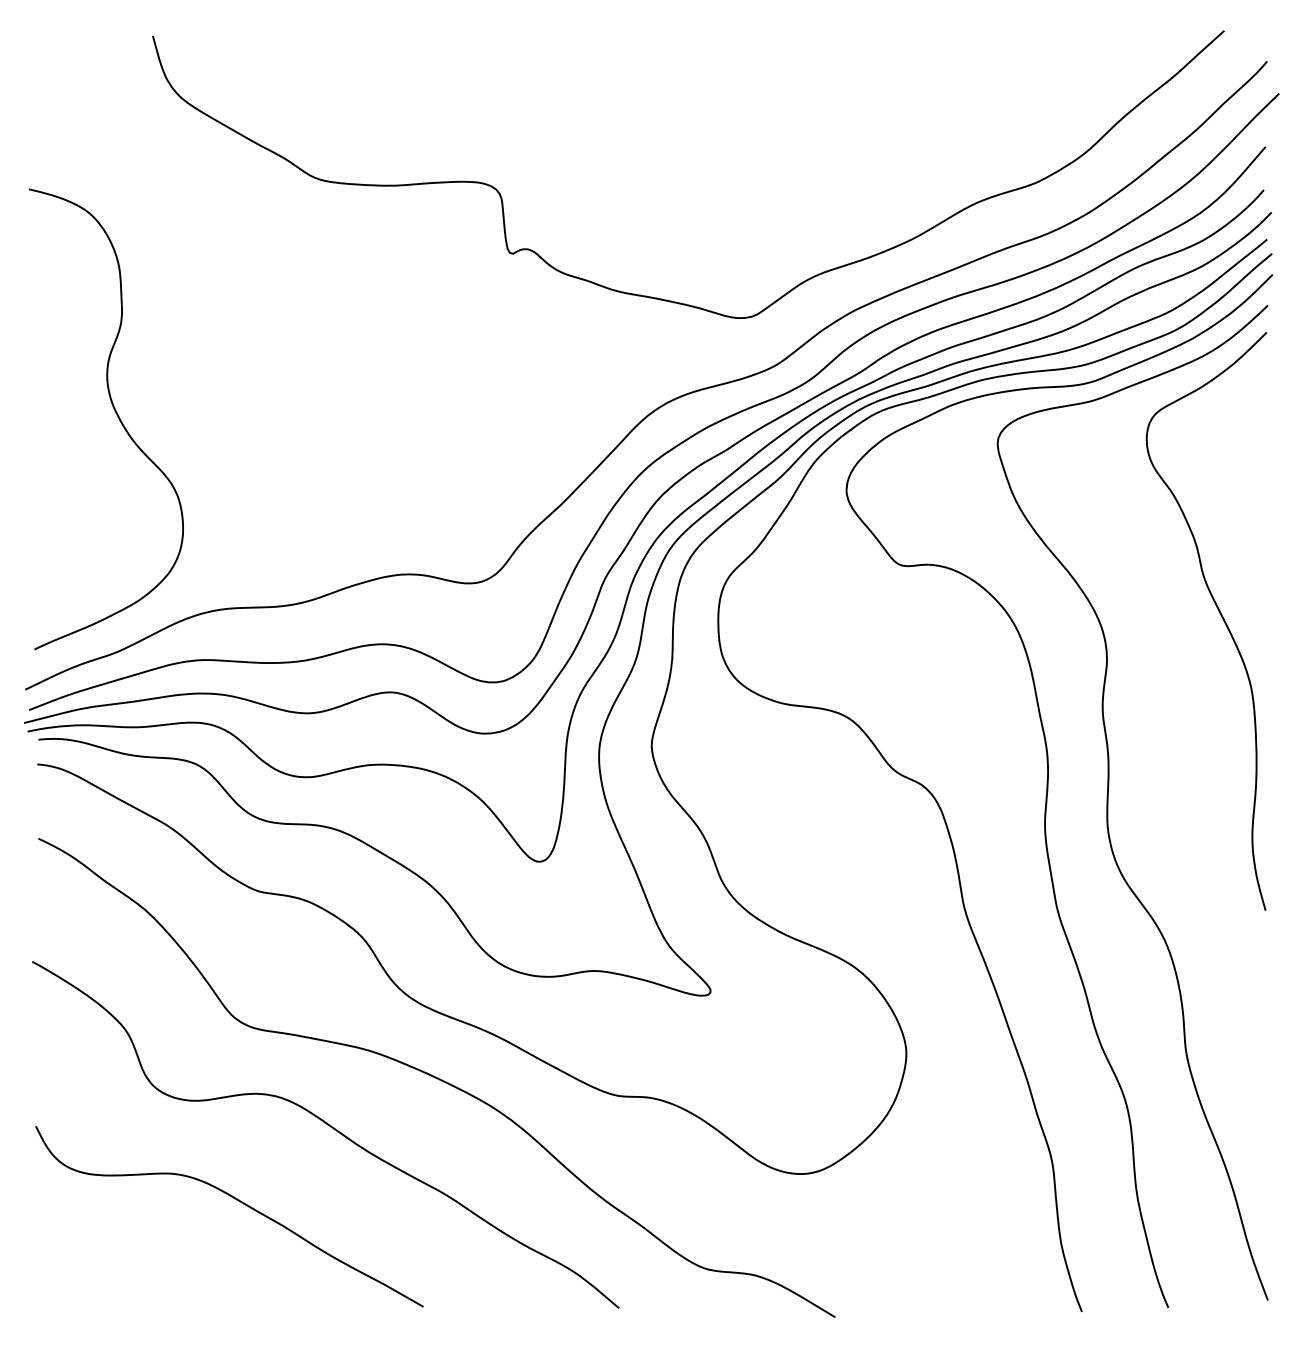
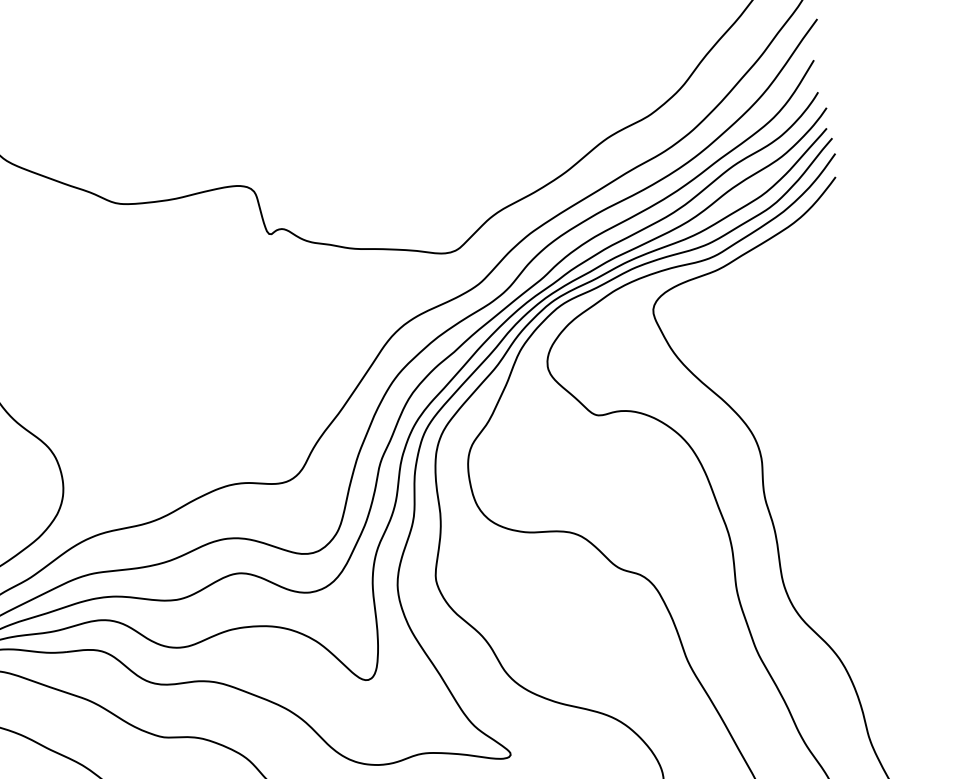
curve: (1220, 615) -> (839, 412), removed

